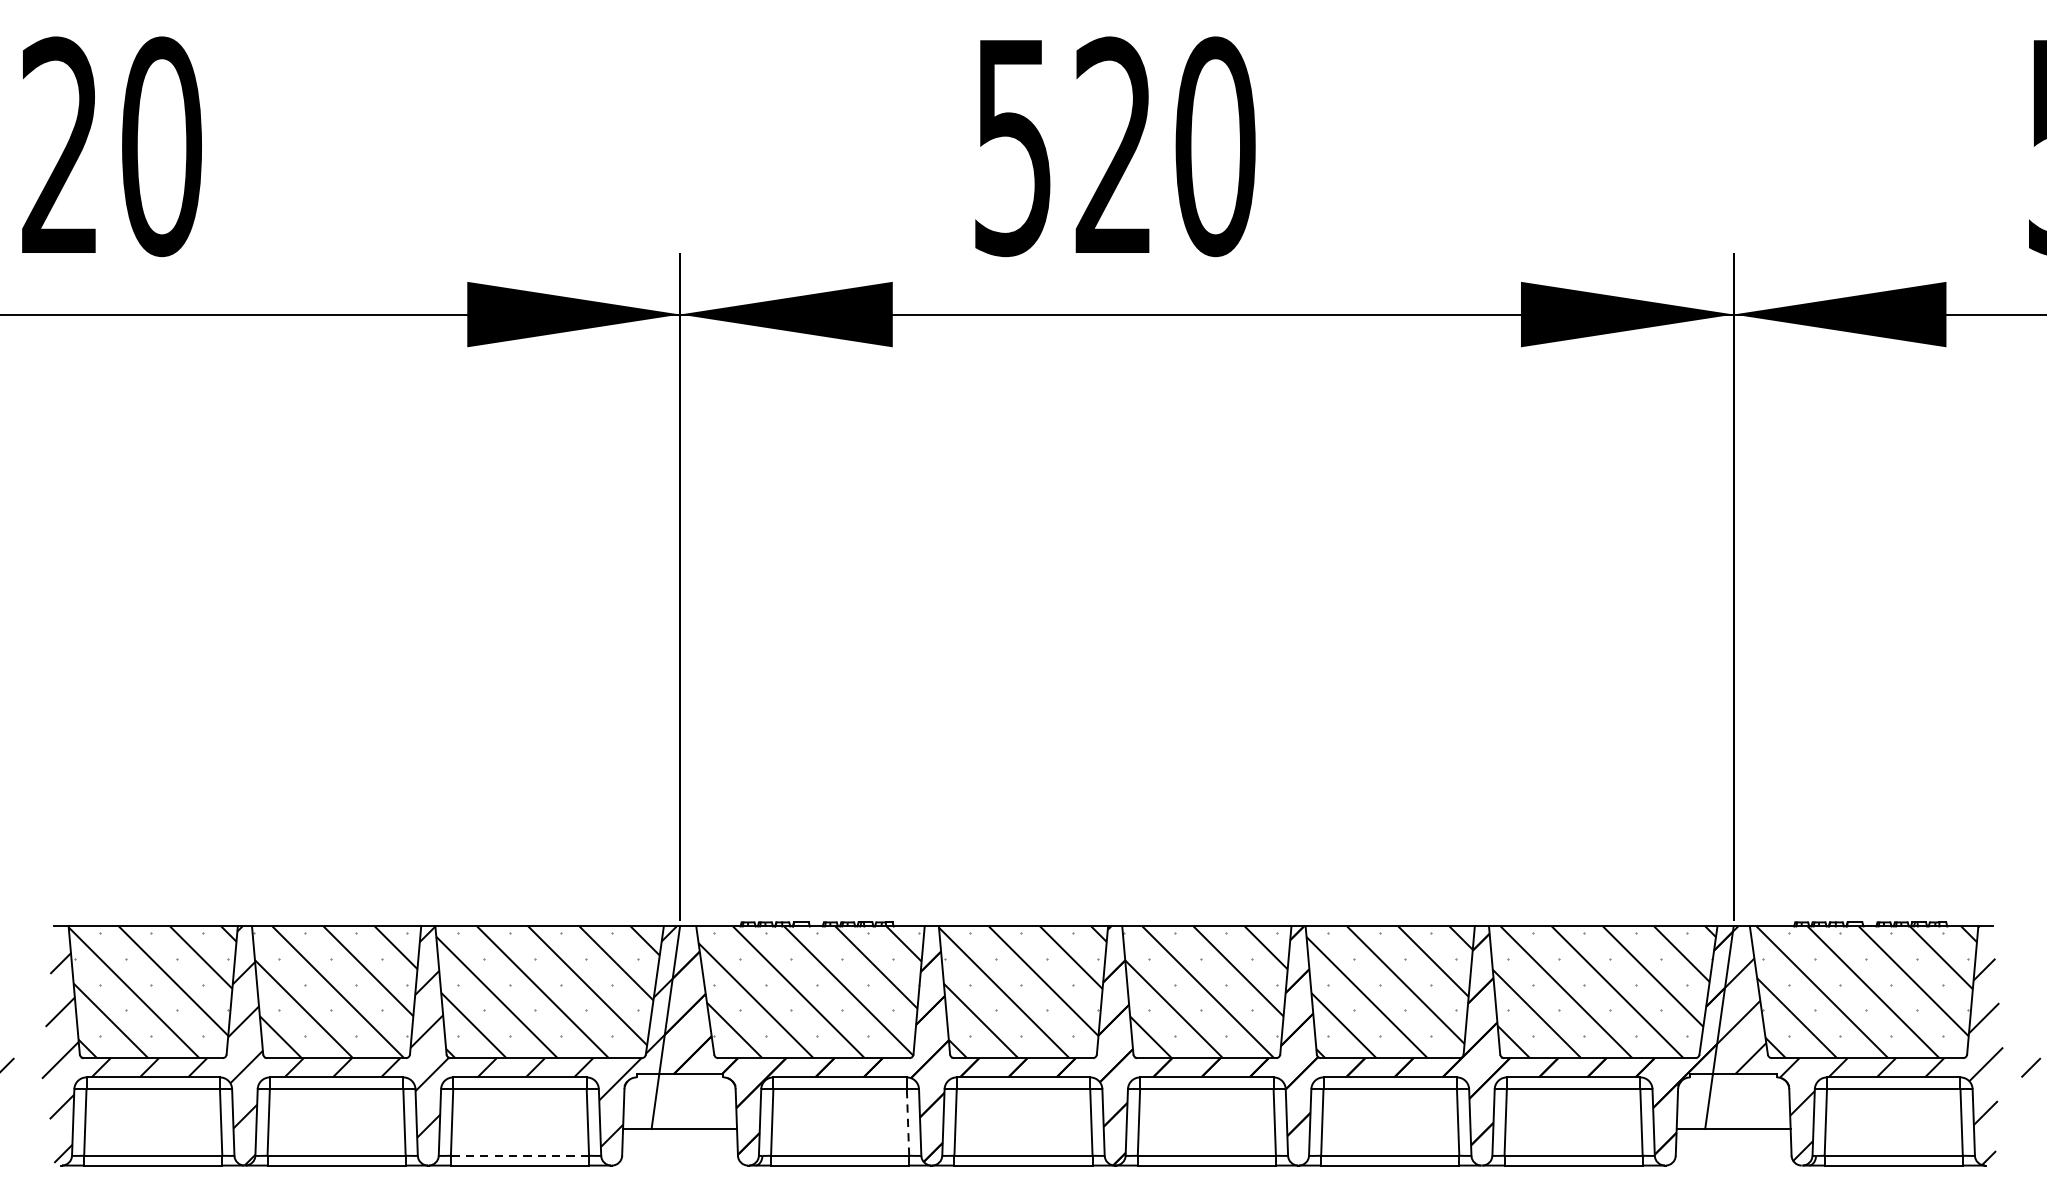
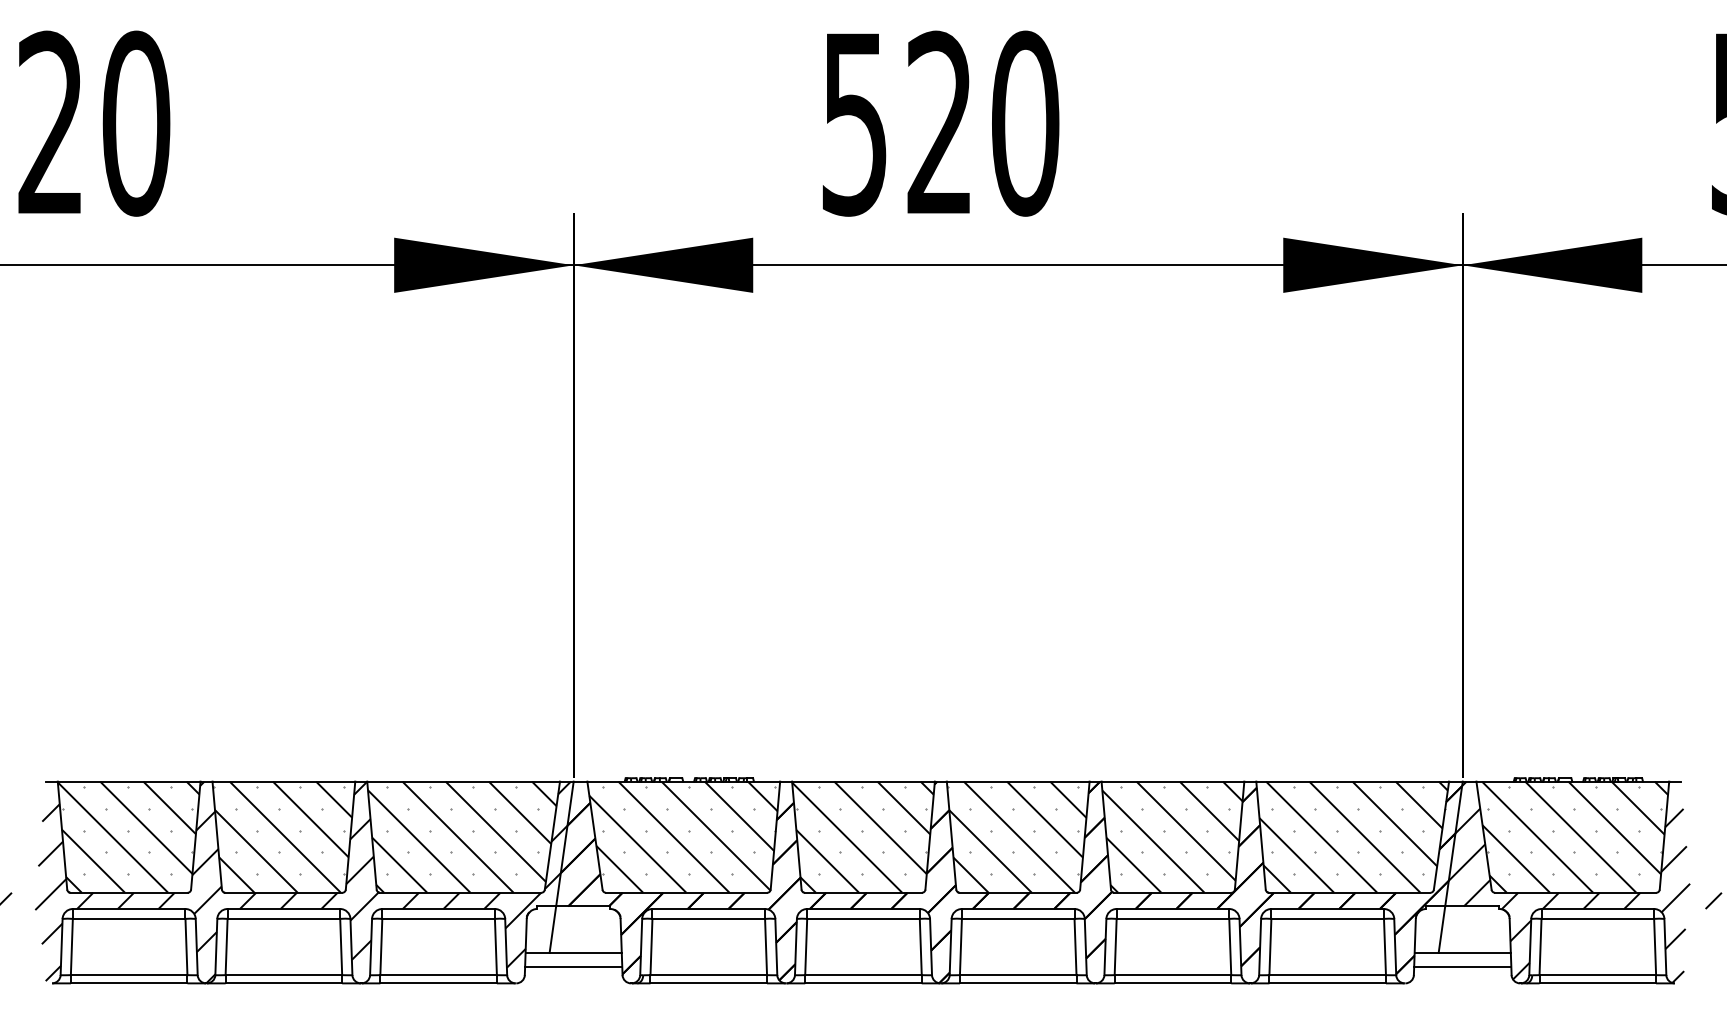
line: (908, 1121) -> (766, 946), dashed -> solid
line: (679, 1145) -> (573, 966), added
line: (1733, 1145) -> (1462, 966), added
line: (519, 1156) -> (438, 975), dashed -> solid

